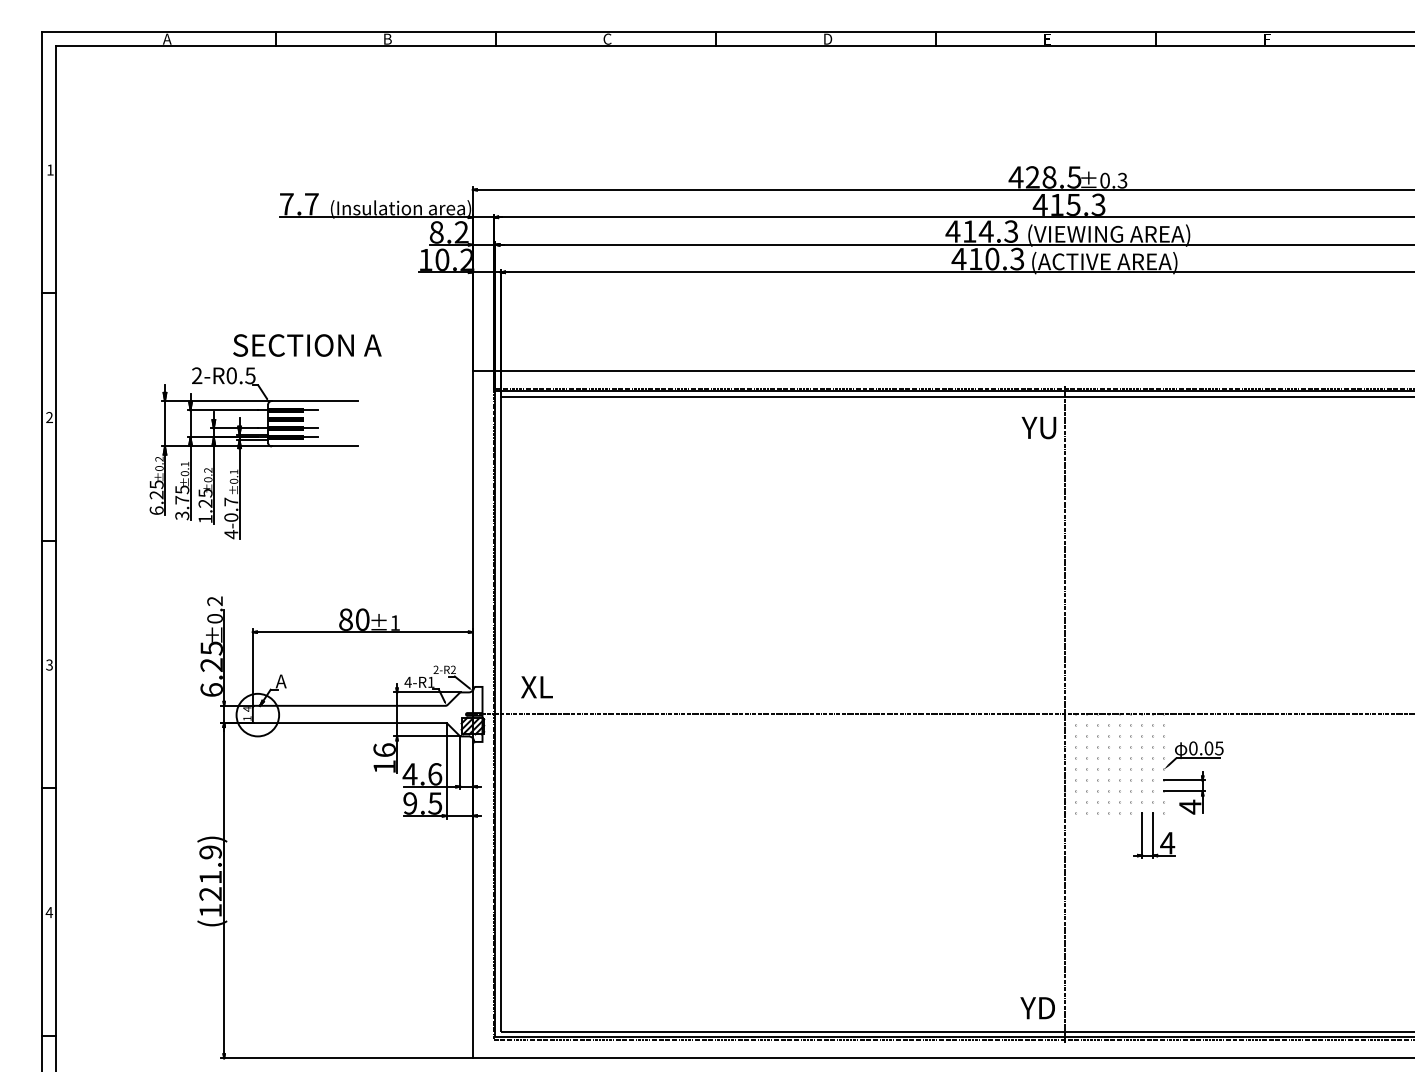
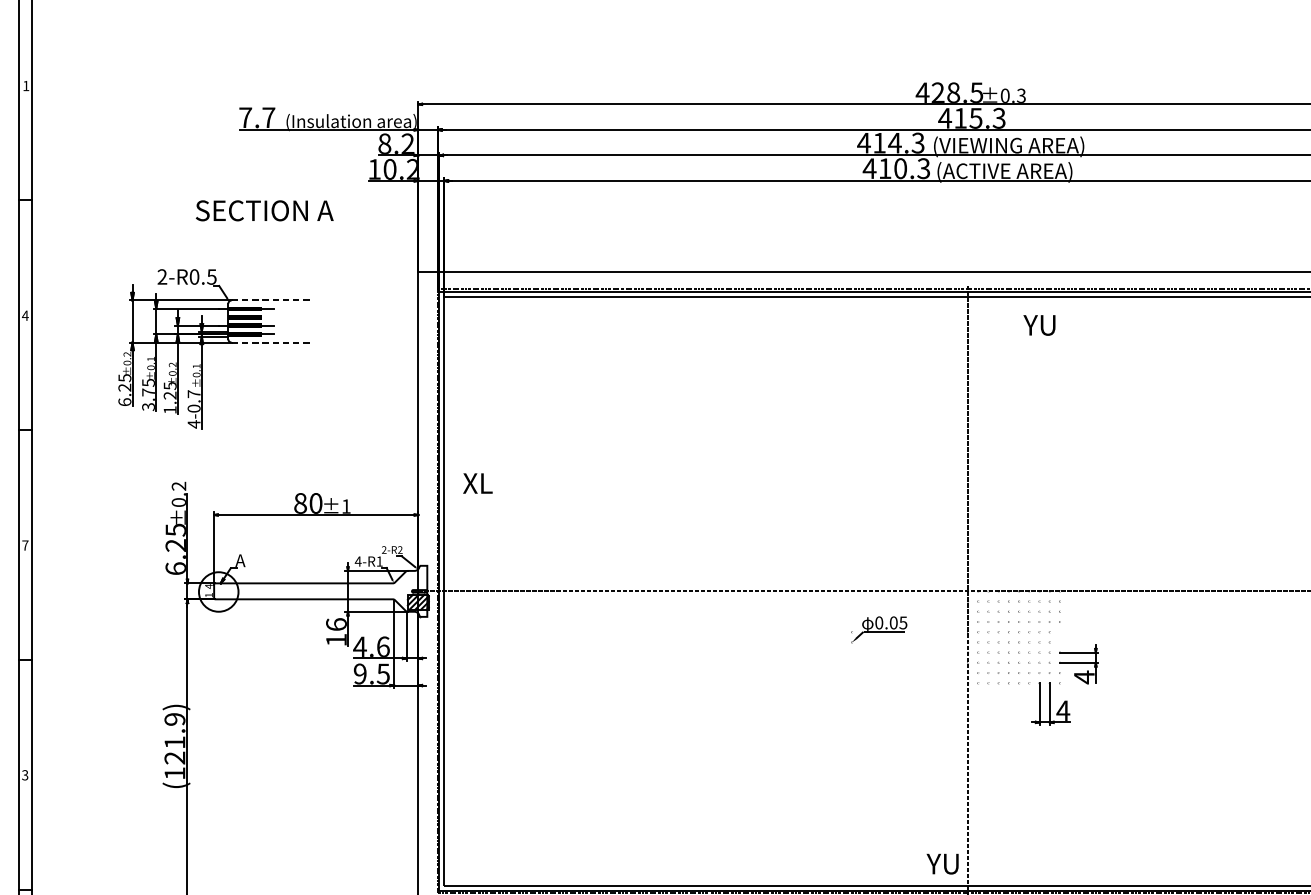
text: (307, 345) -> (264, 210), moved
line: (315, 401) -> (272, 300), solid -> dashed
text: (49, 417) -> (25, 315), 2 -> 4
text: (1038, 428) -> (1039, 325), moved
line: (315, 446) -> (272, 342), solid -> dashed
text: (49, 664) -> (25, 544), 3 -> 7
text: (536, 687) -> (477, 483), moved
part: (1193, 755) -> (879, 629), moved
text: (49, 912) -> (25, 775), 4 -> 3
text: (1046, 1008) -> (950, 864), YD -> YU

